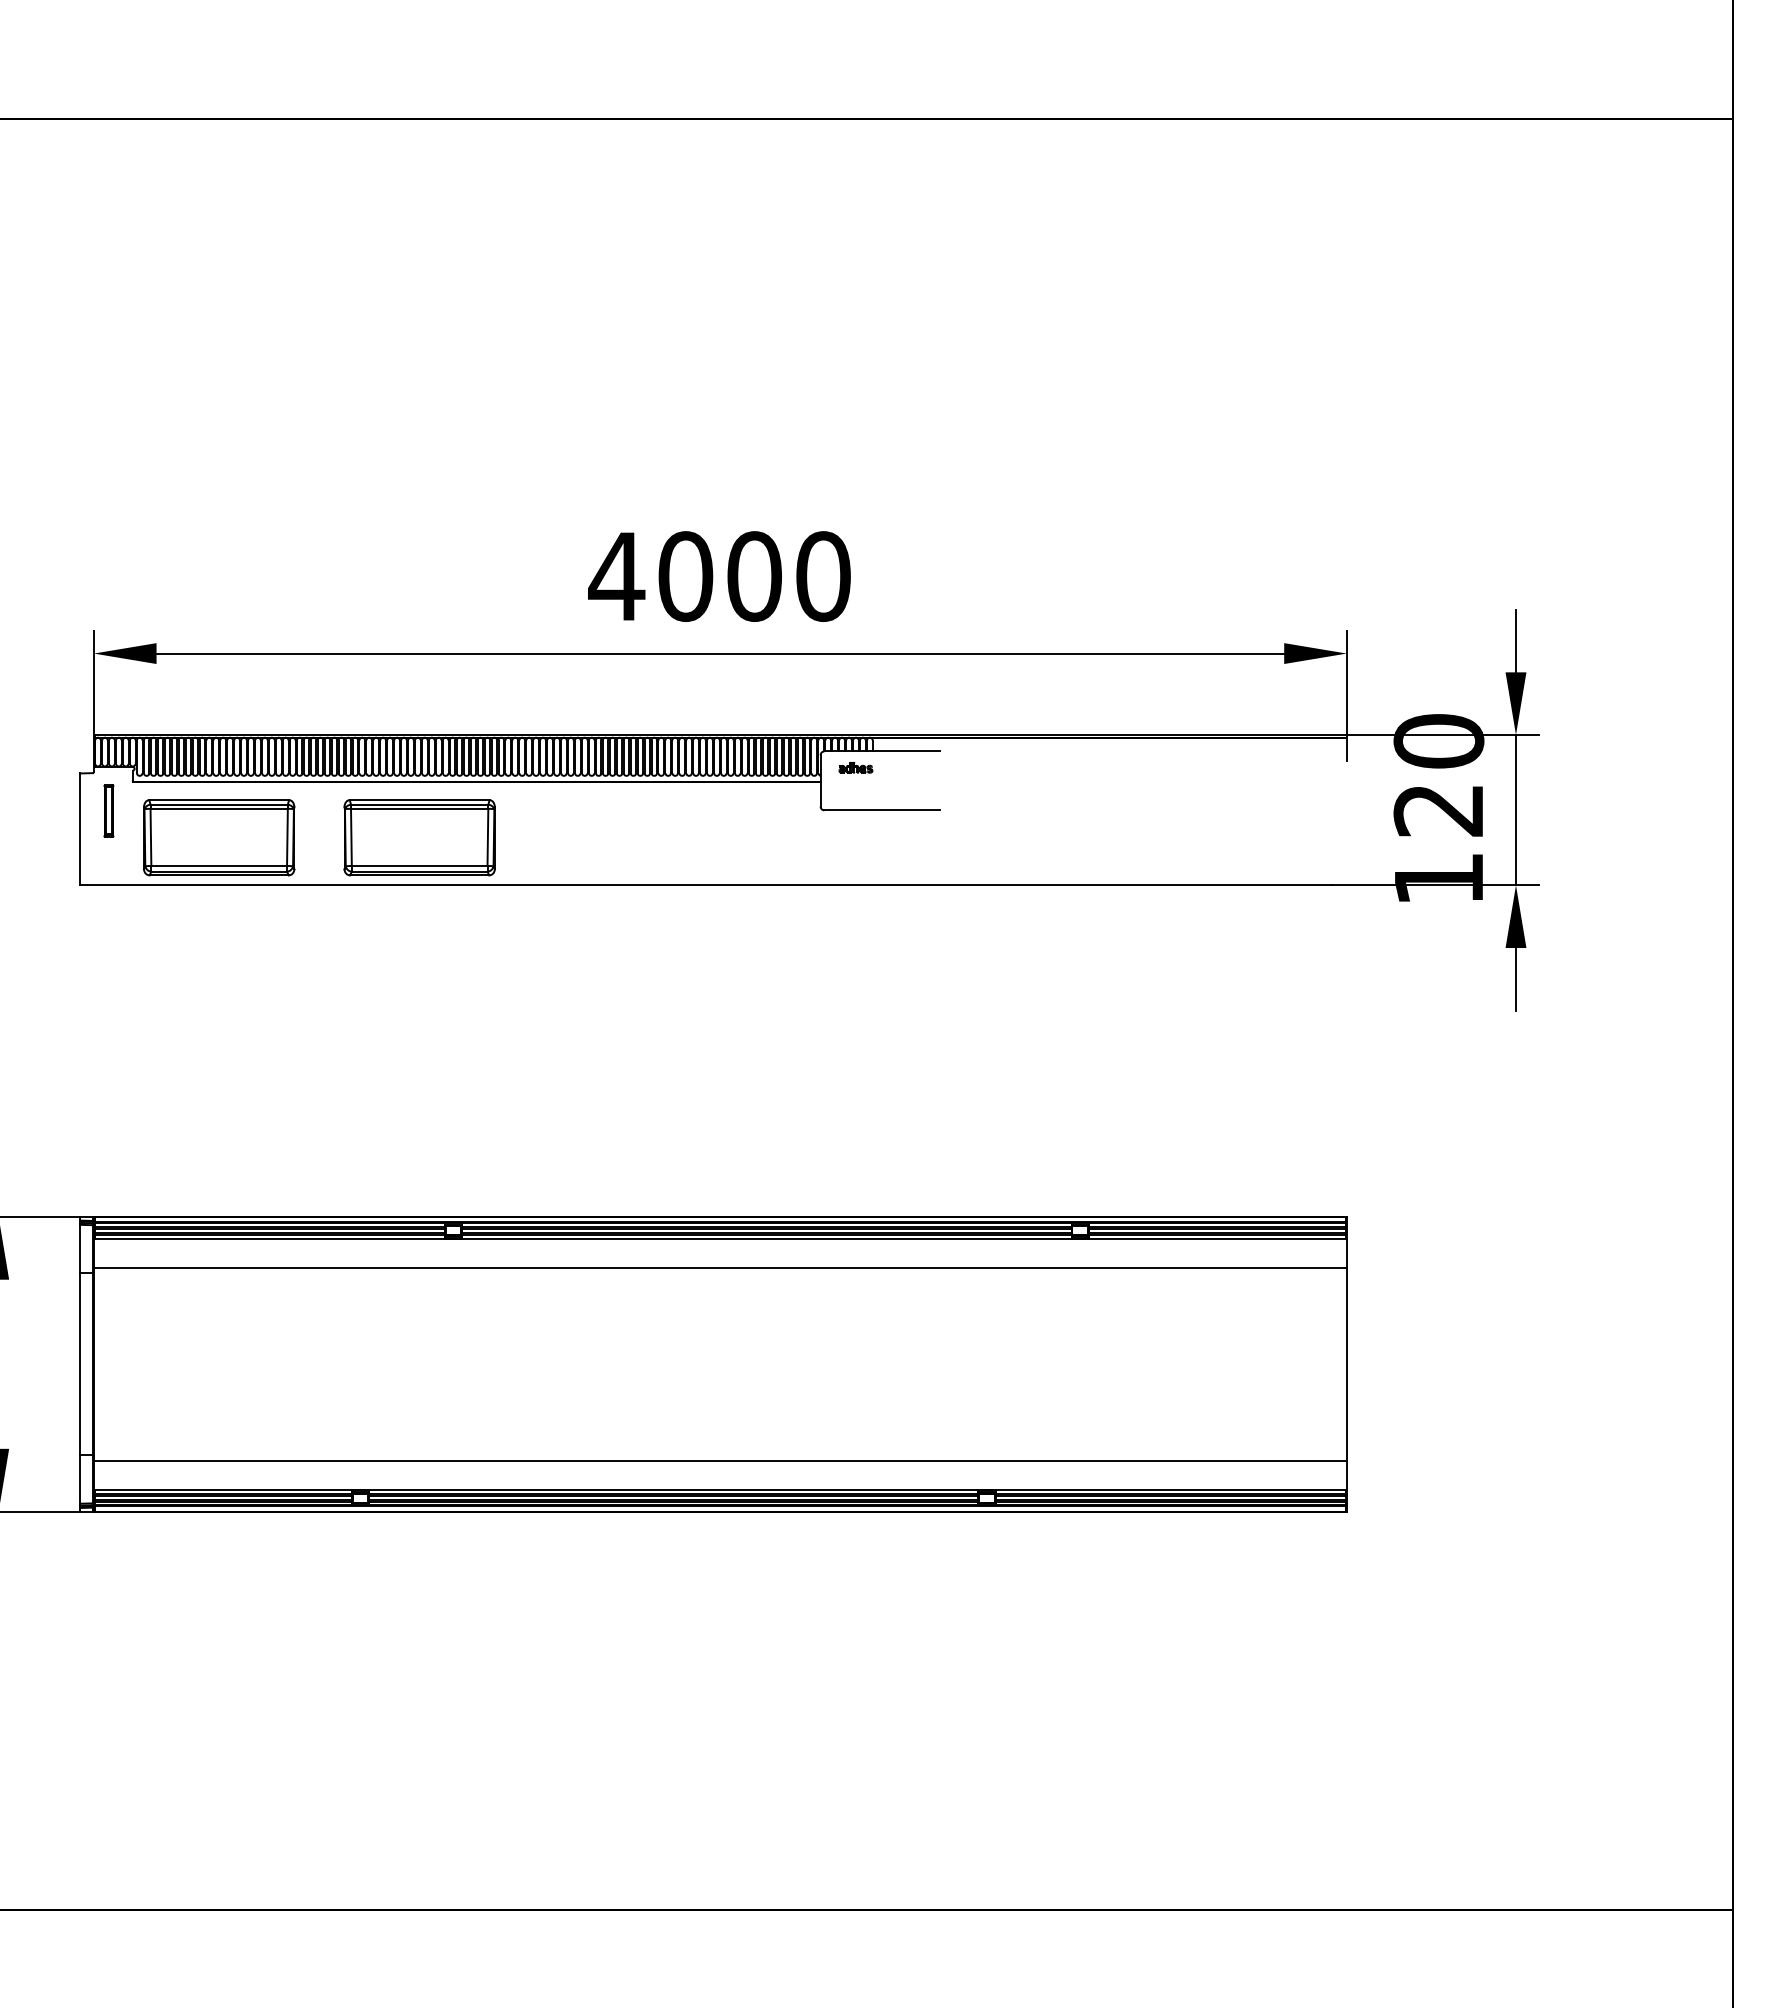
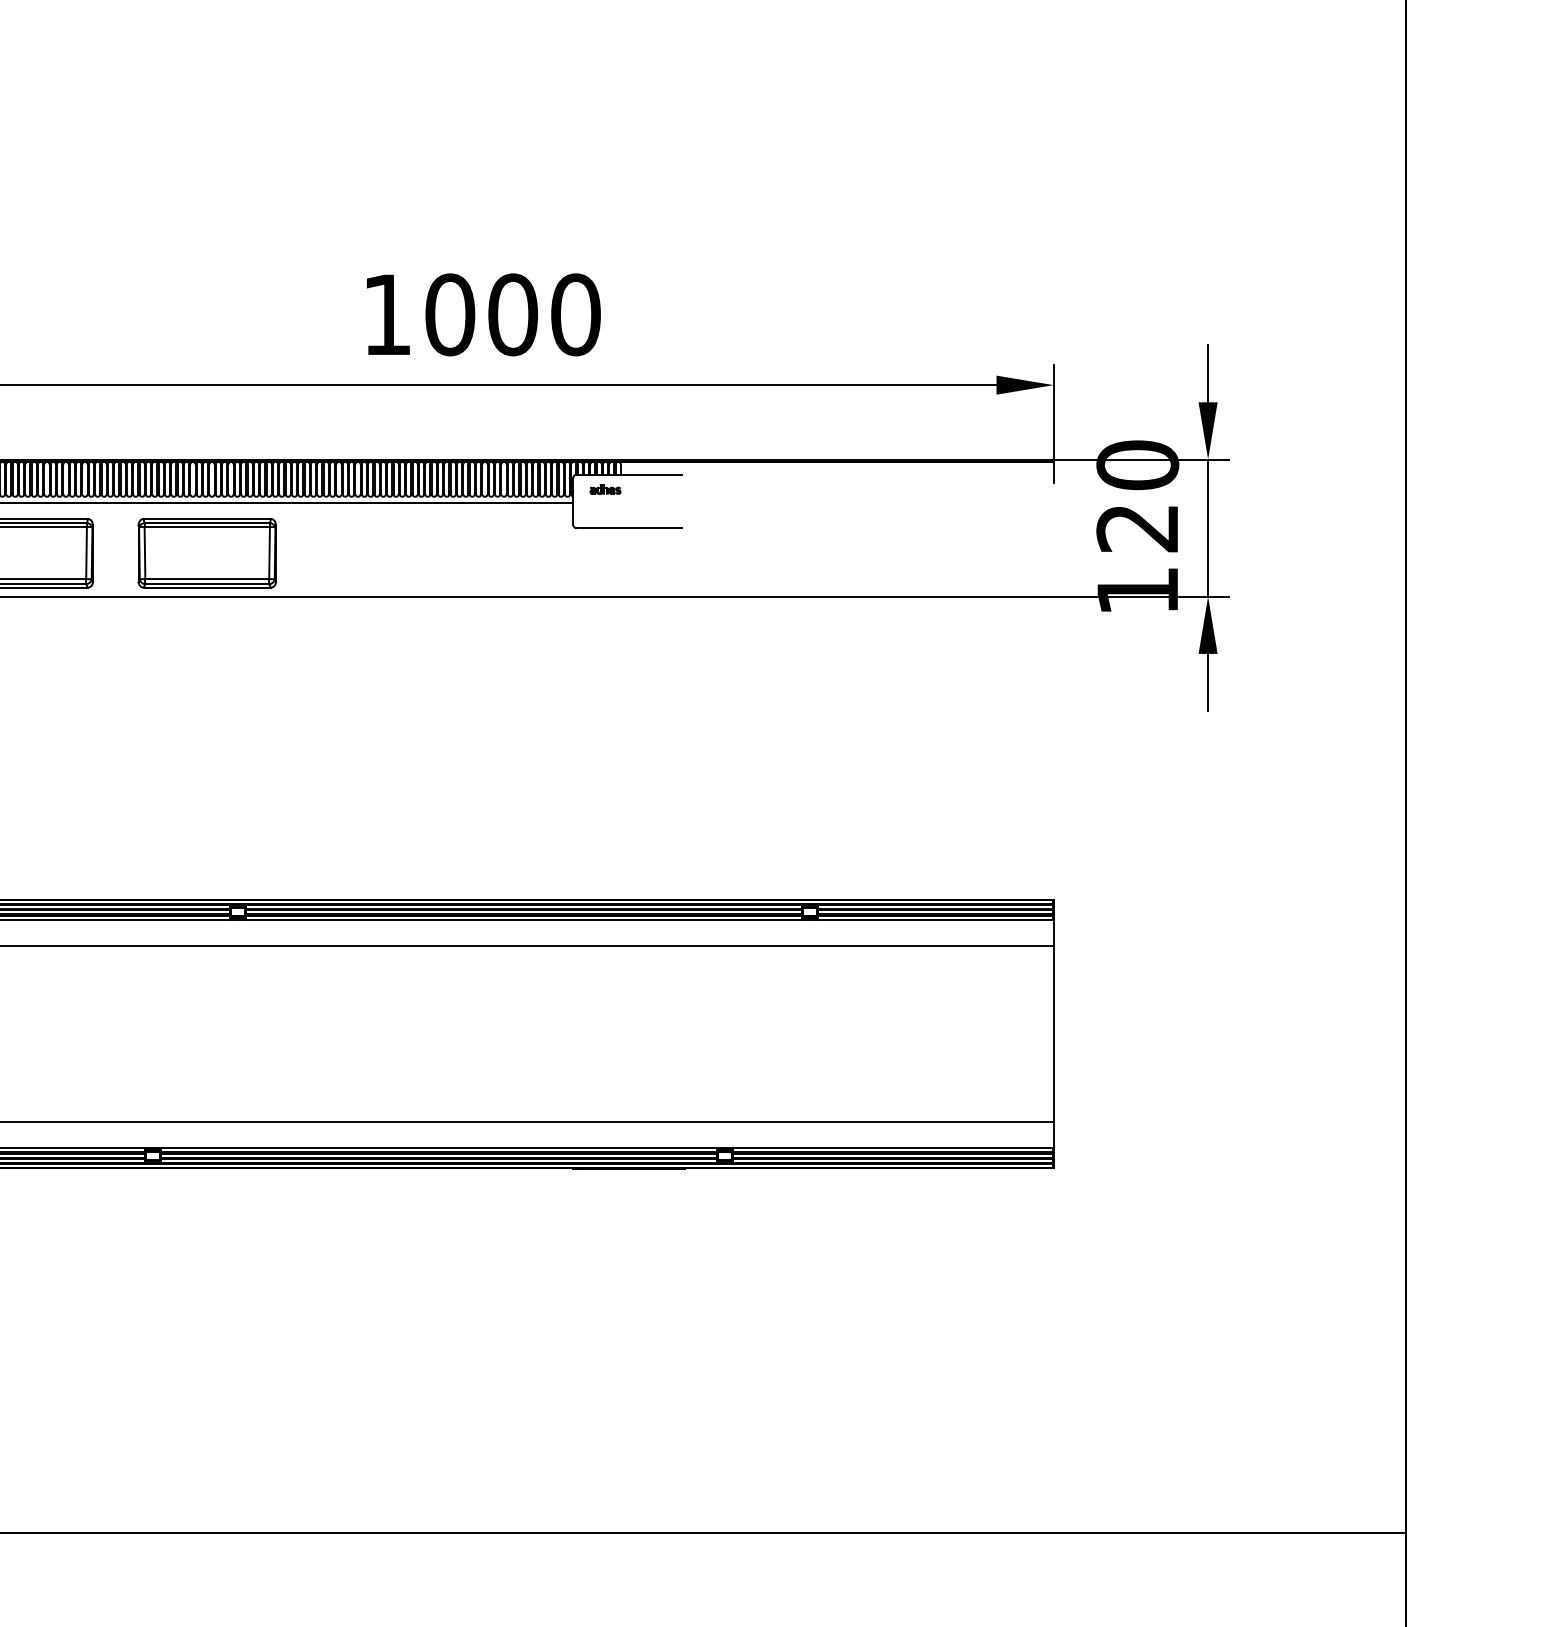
text: (616, 576) -> (386, 314), 4000 -> 1000

